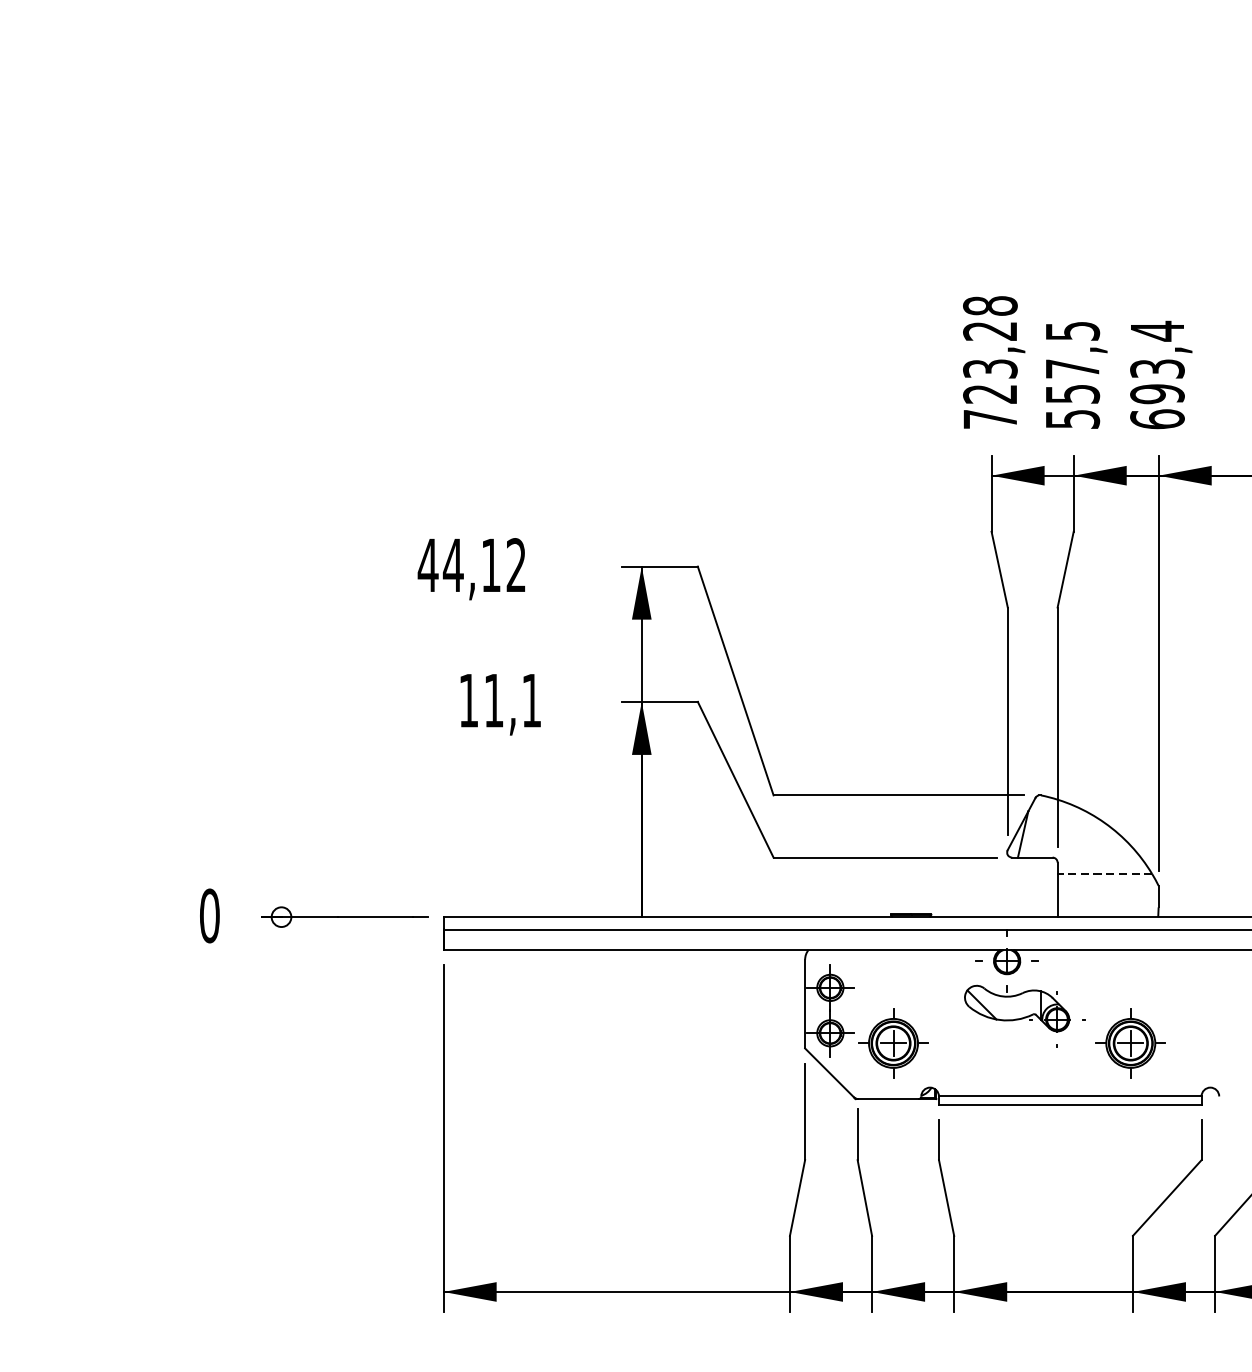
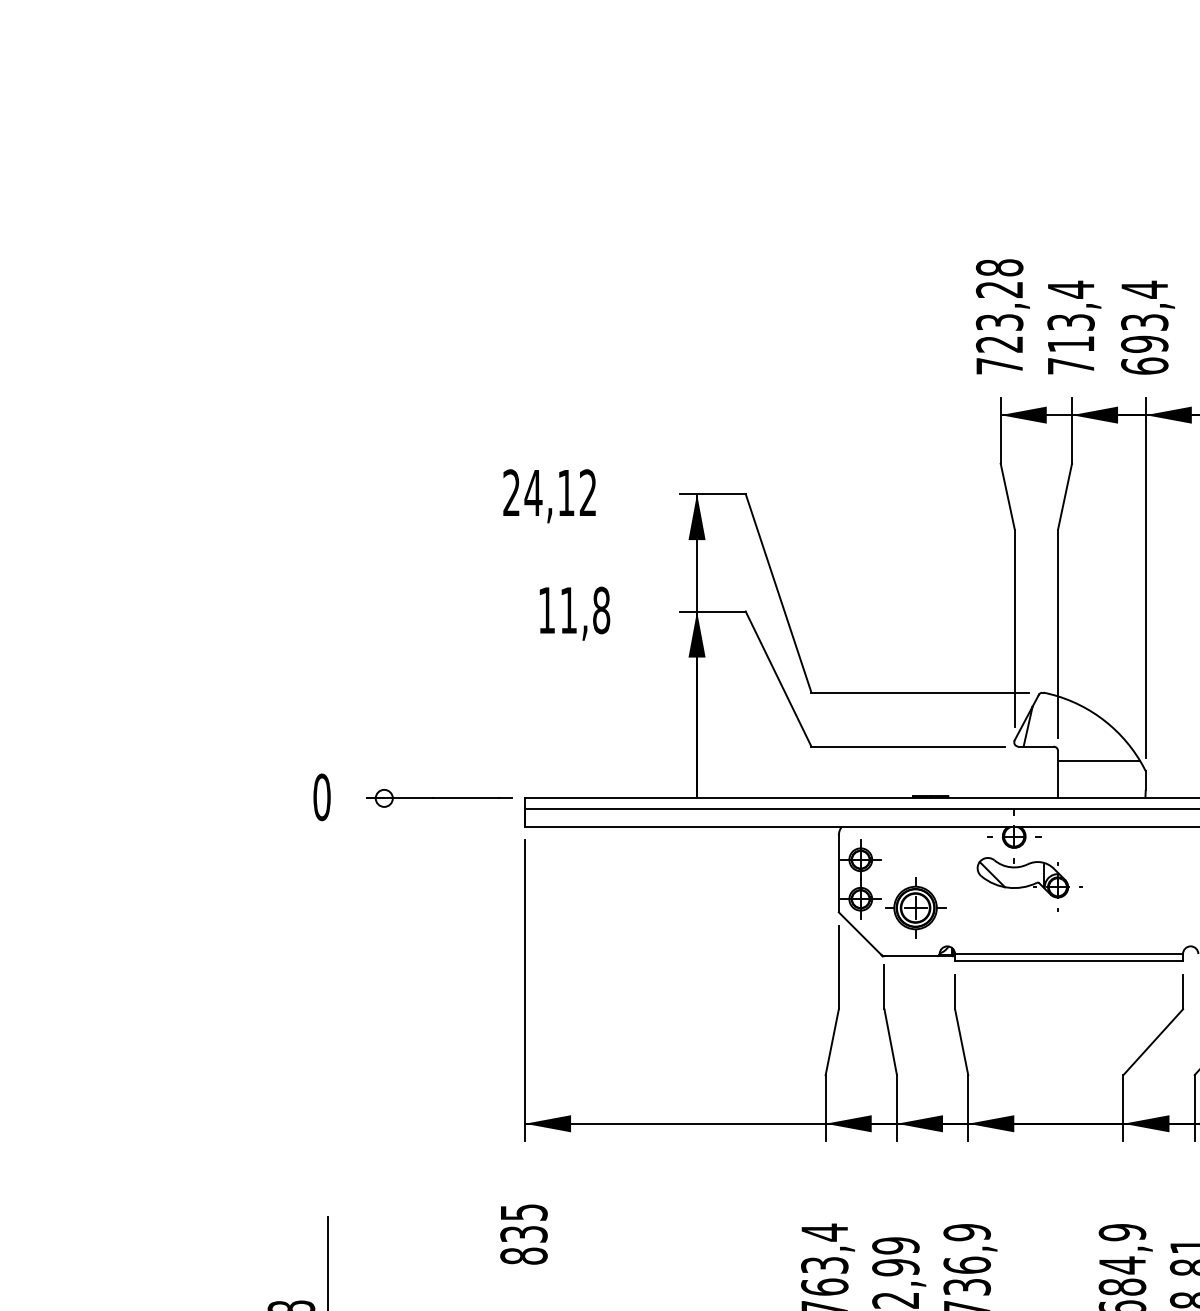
text: (1071, 374) -> (1070, 327), 557,5 -> 713,4
text: (428, 564) -> (511, 492), 44,12 -> 24,12
text: (531, 700) -> (601, 610), 11,1 -> 11,8
line: (1104, 874) -> (1098, 761), dashed -> solid
part: (1130, 1042) -> (1121, 907), removed

